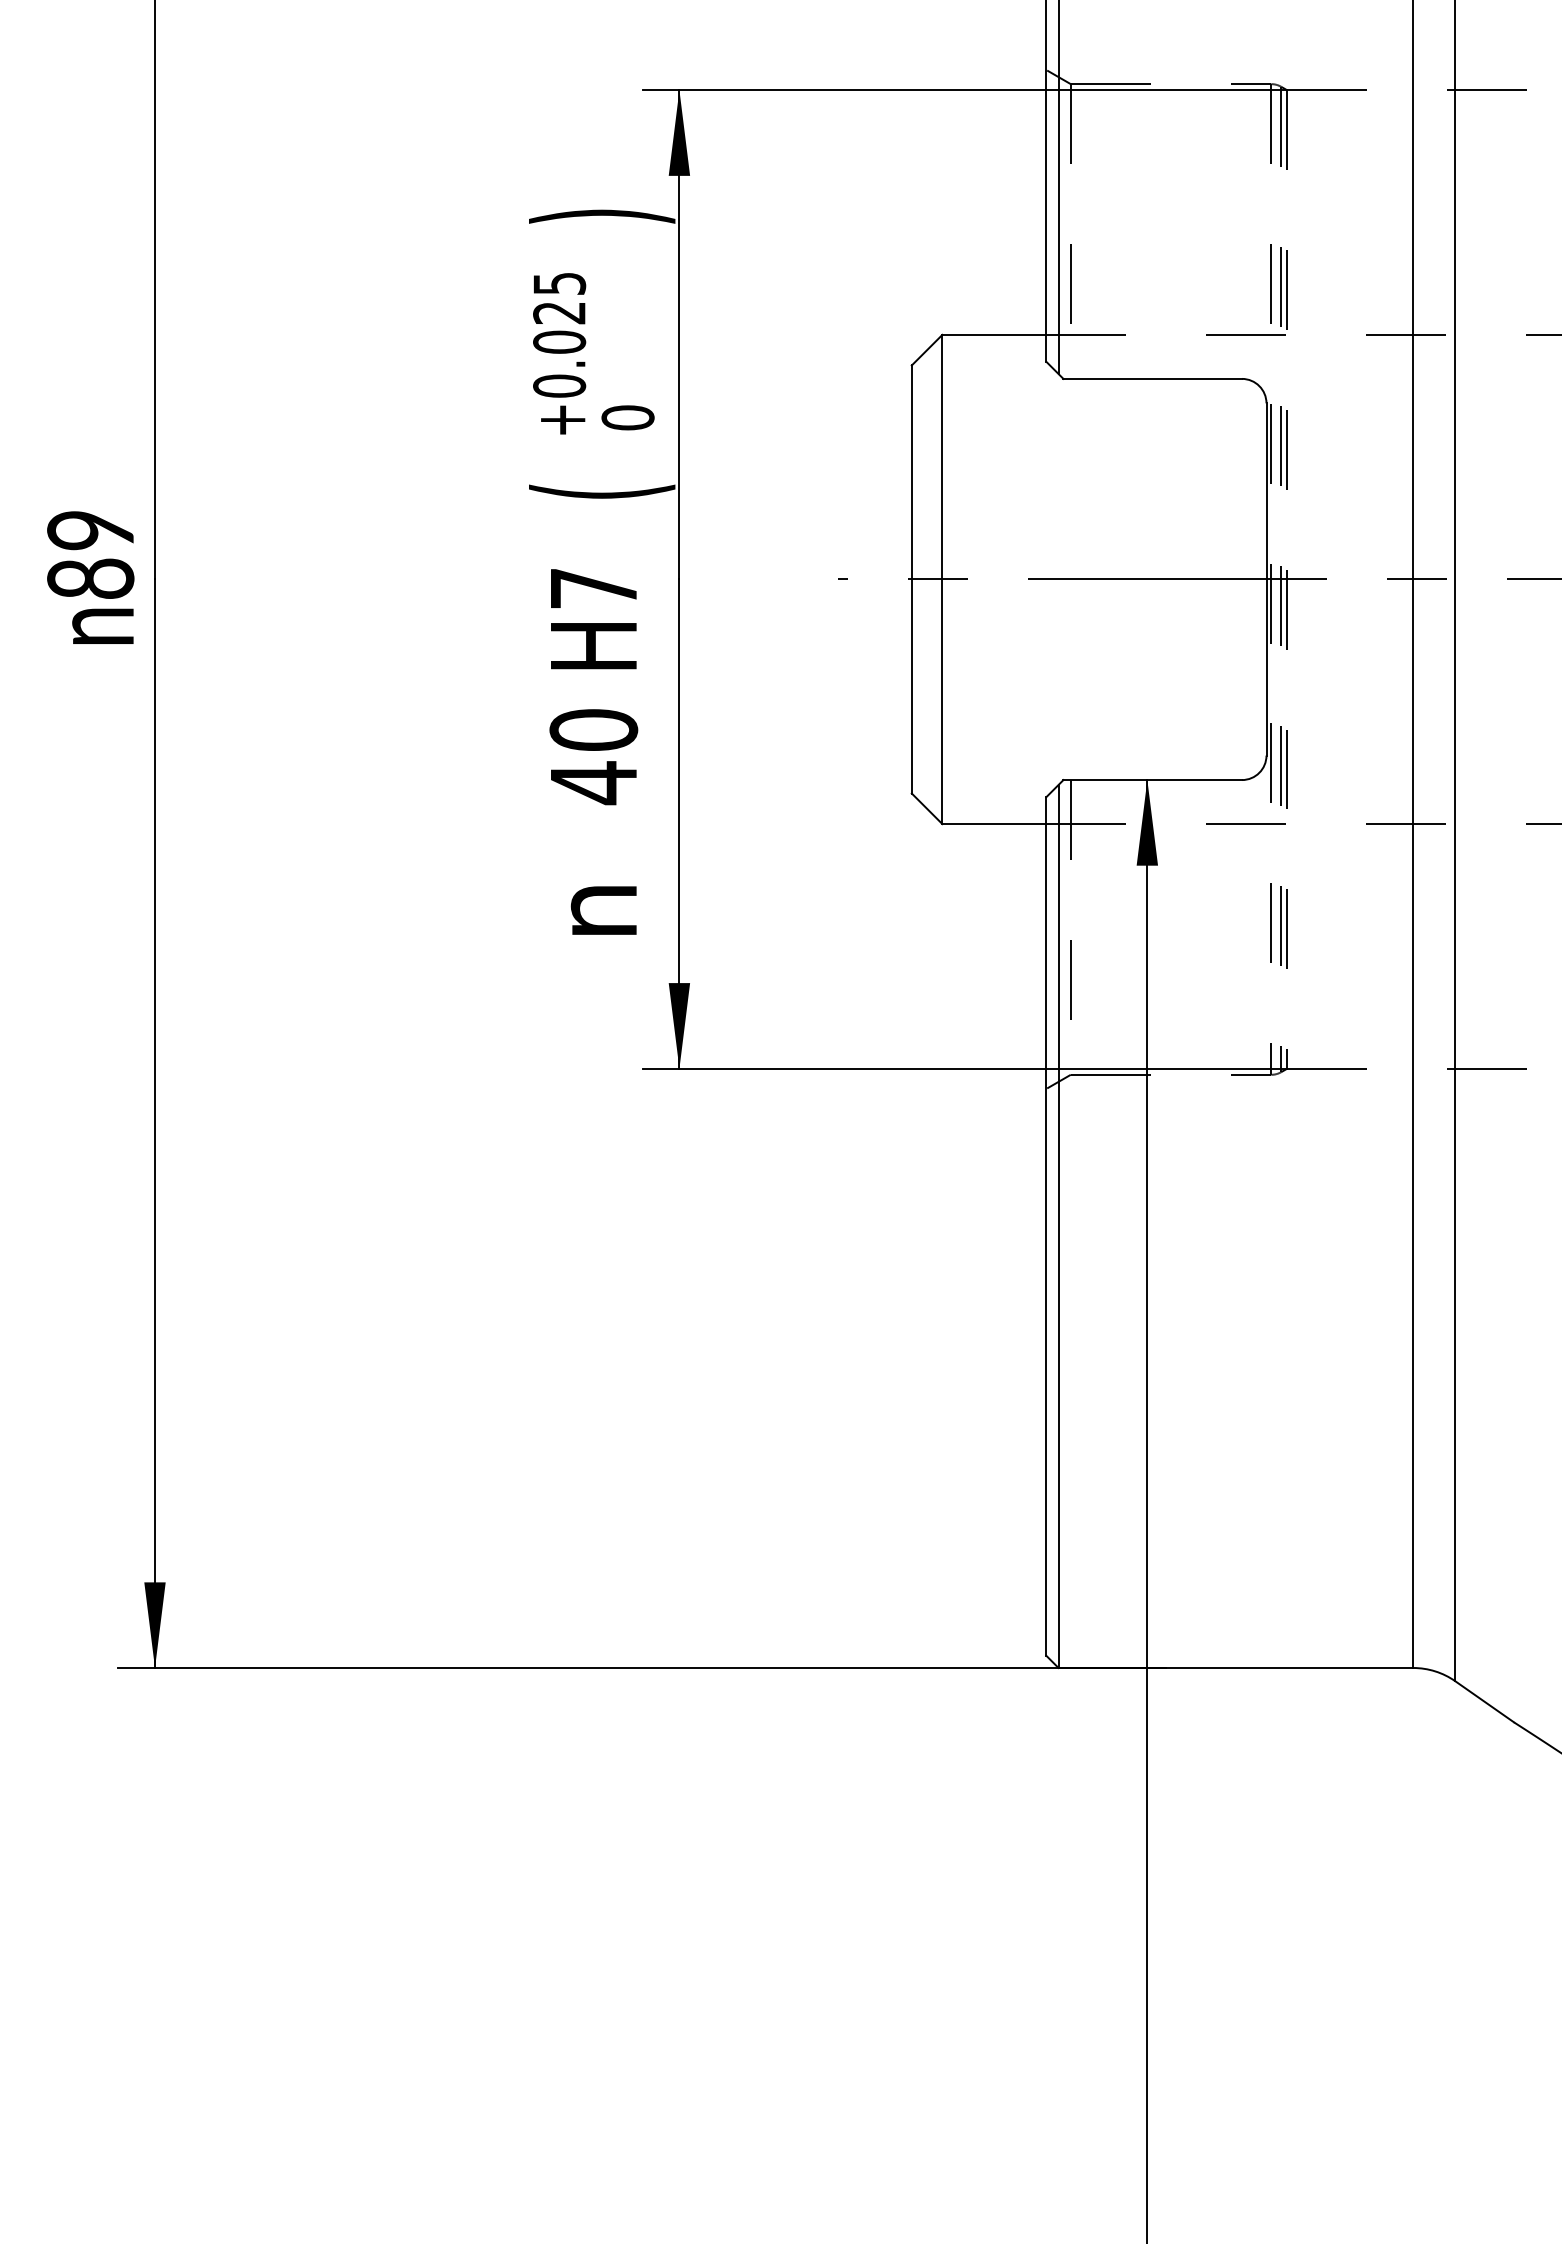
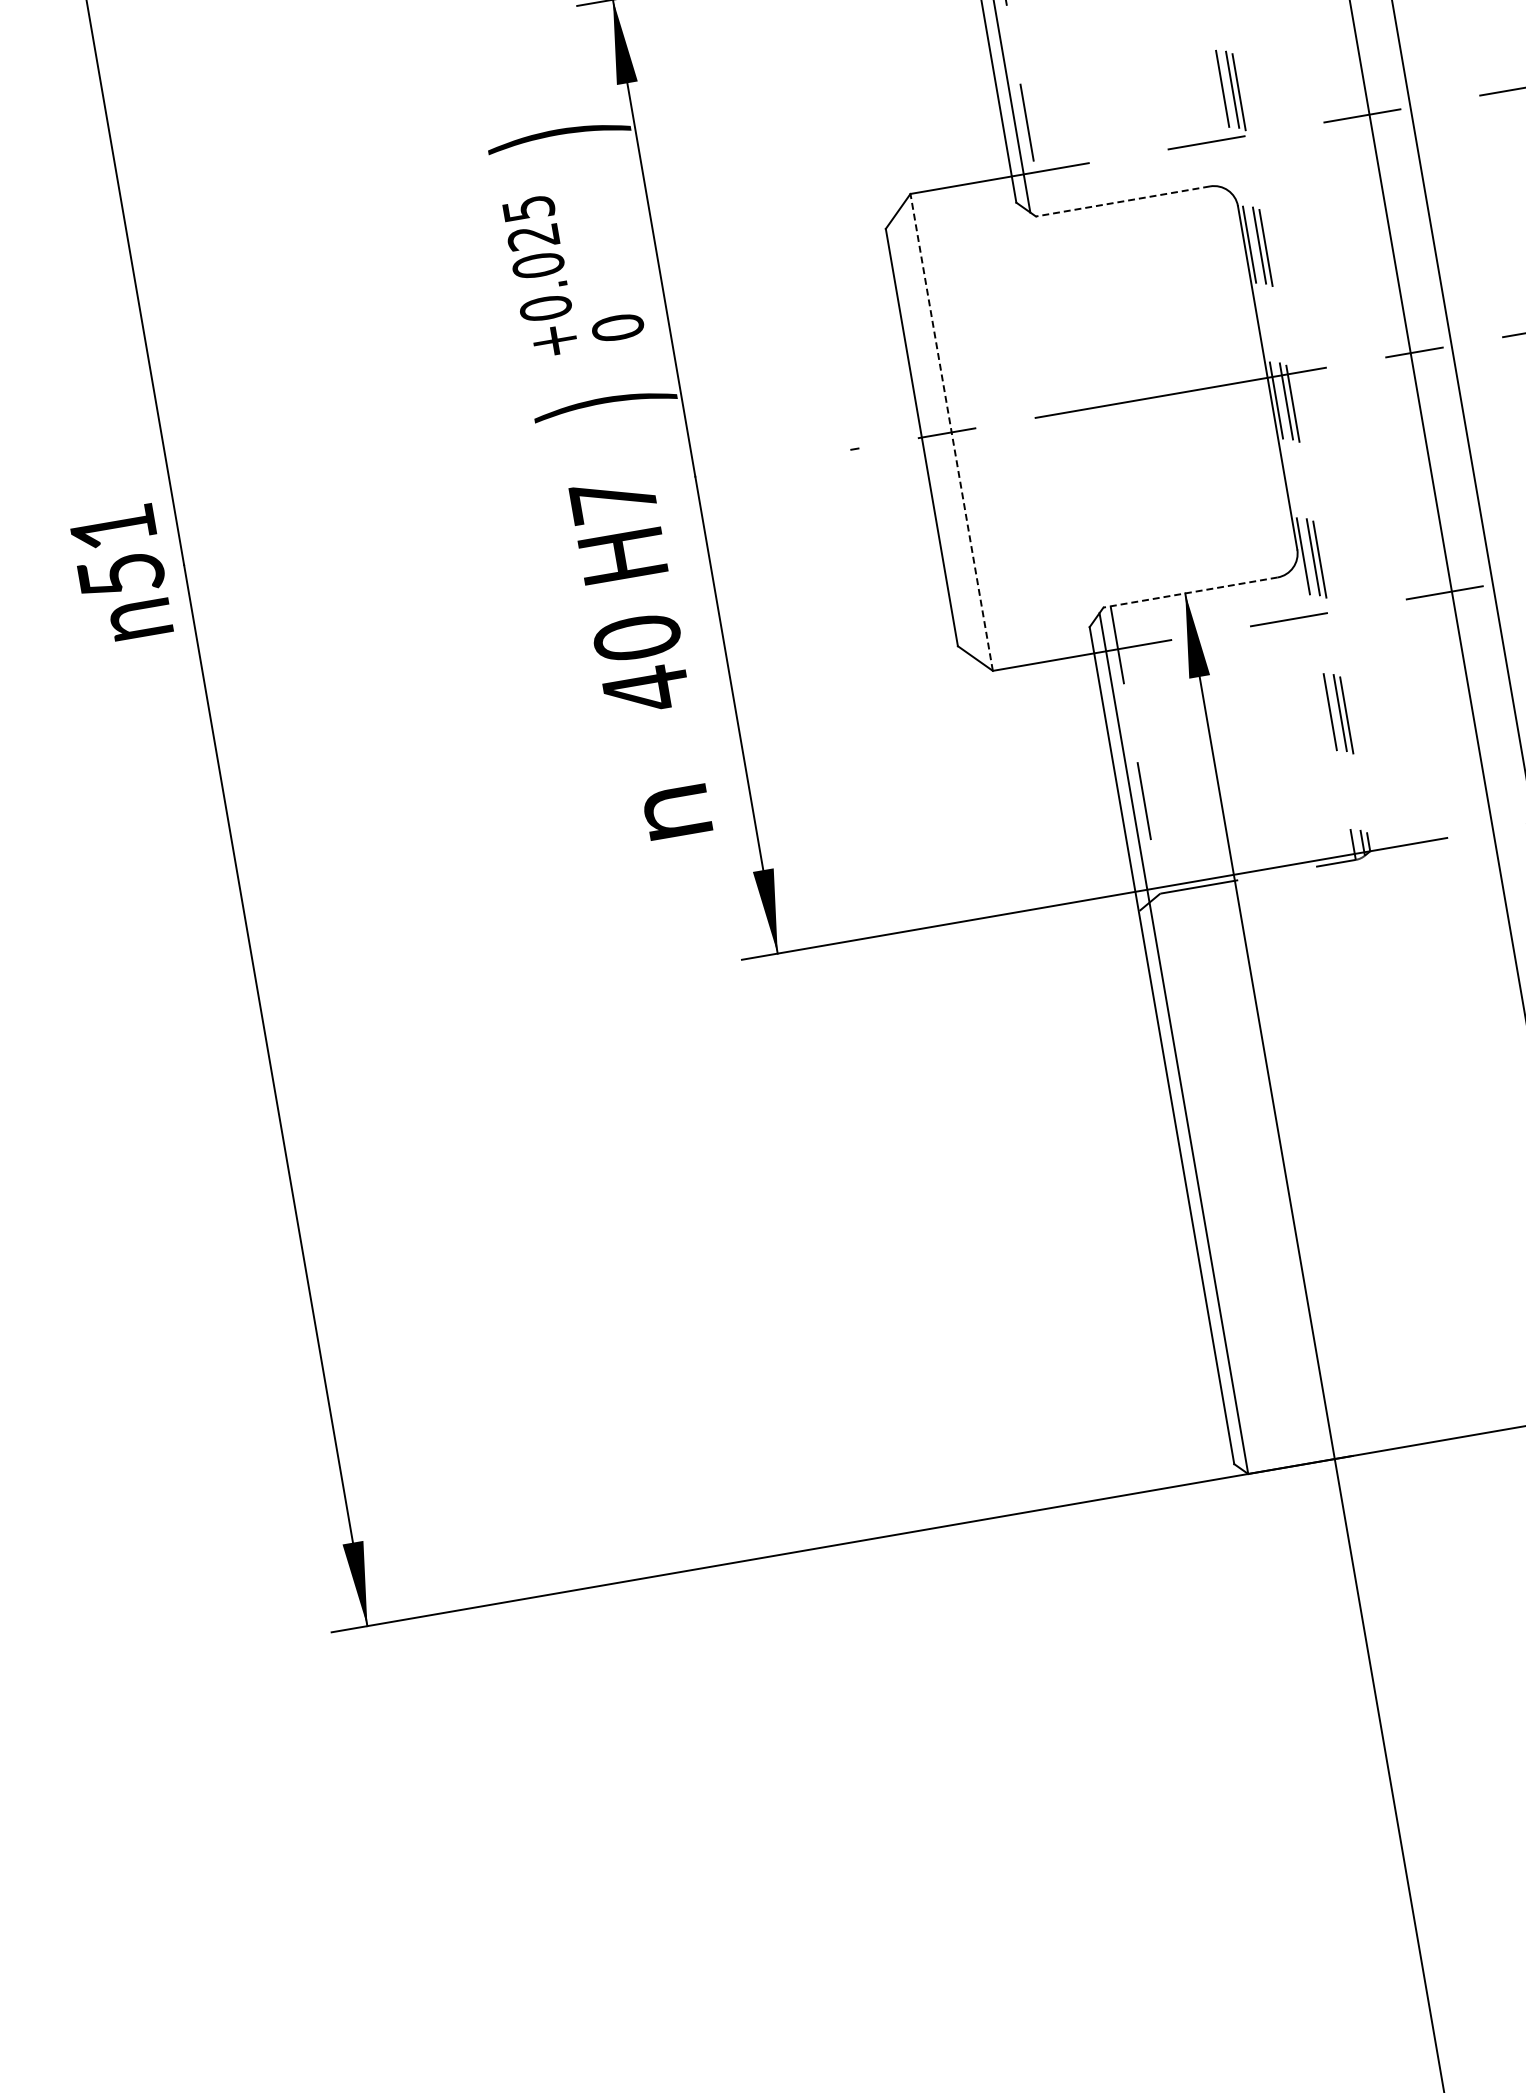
line: (1152, 378) -> (1122, 201), solid -> dashed
text: (602, 491) -> (605, 403), ( -> )
text: (90, 554) -> (117, 551), 89 -> 51
line: (942, 579) -> (951, 432), solid -> dashed
line: (1152, 780) -> (1190, 592), solid -> dashed

